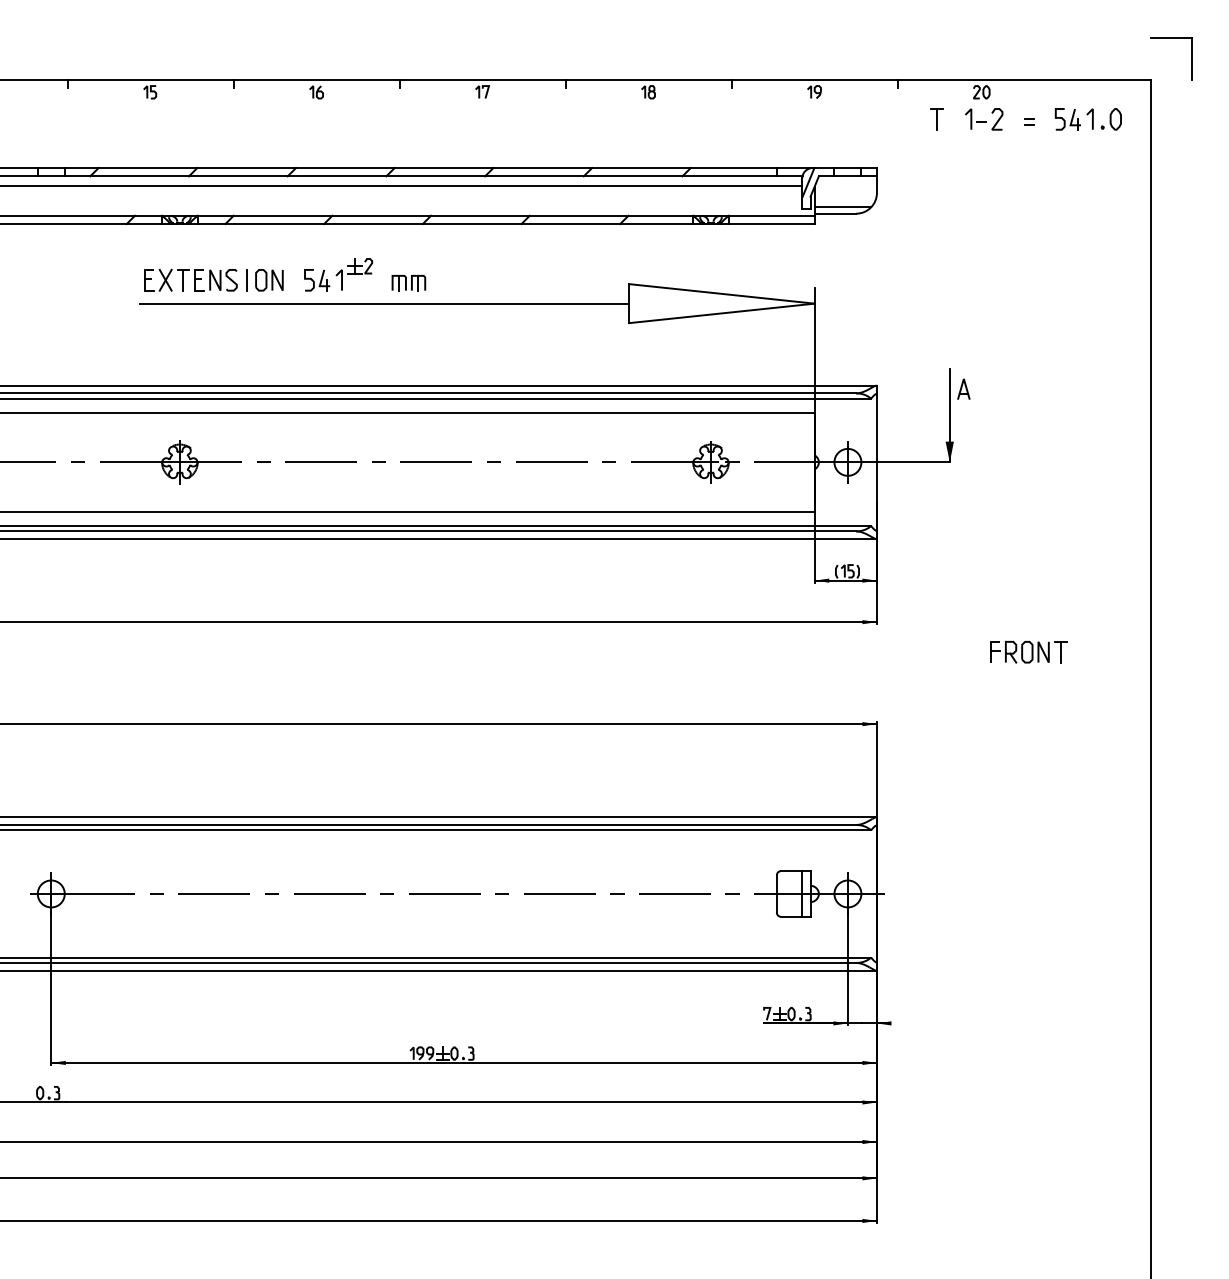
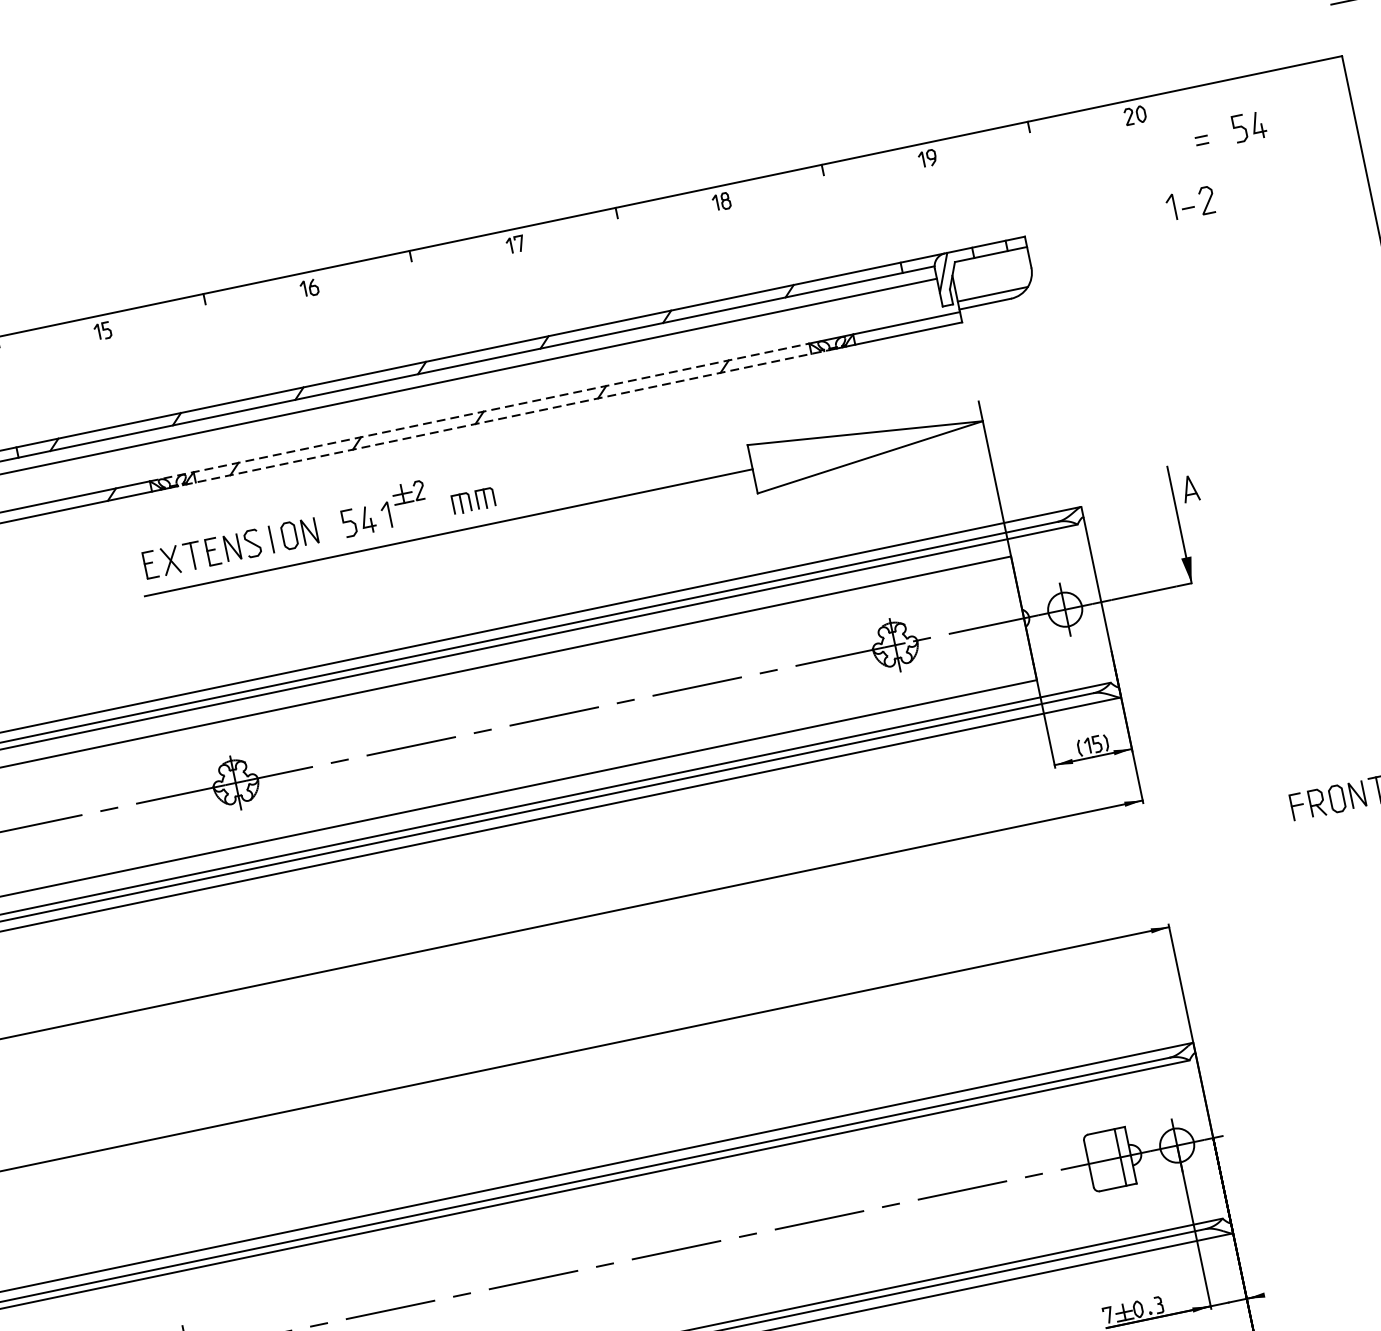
part: (936, 119) -> (1086, 160), removed
part: (984, 119) -> (1191, 203), moved
part: (1103, 119) -> (1293, 117), removed
line: (428, 215) -> (480, 411), solid -> dashed
line: (442, 224) -> (500, 419), solid -> dashed

